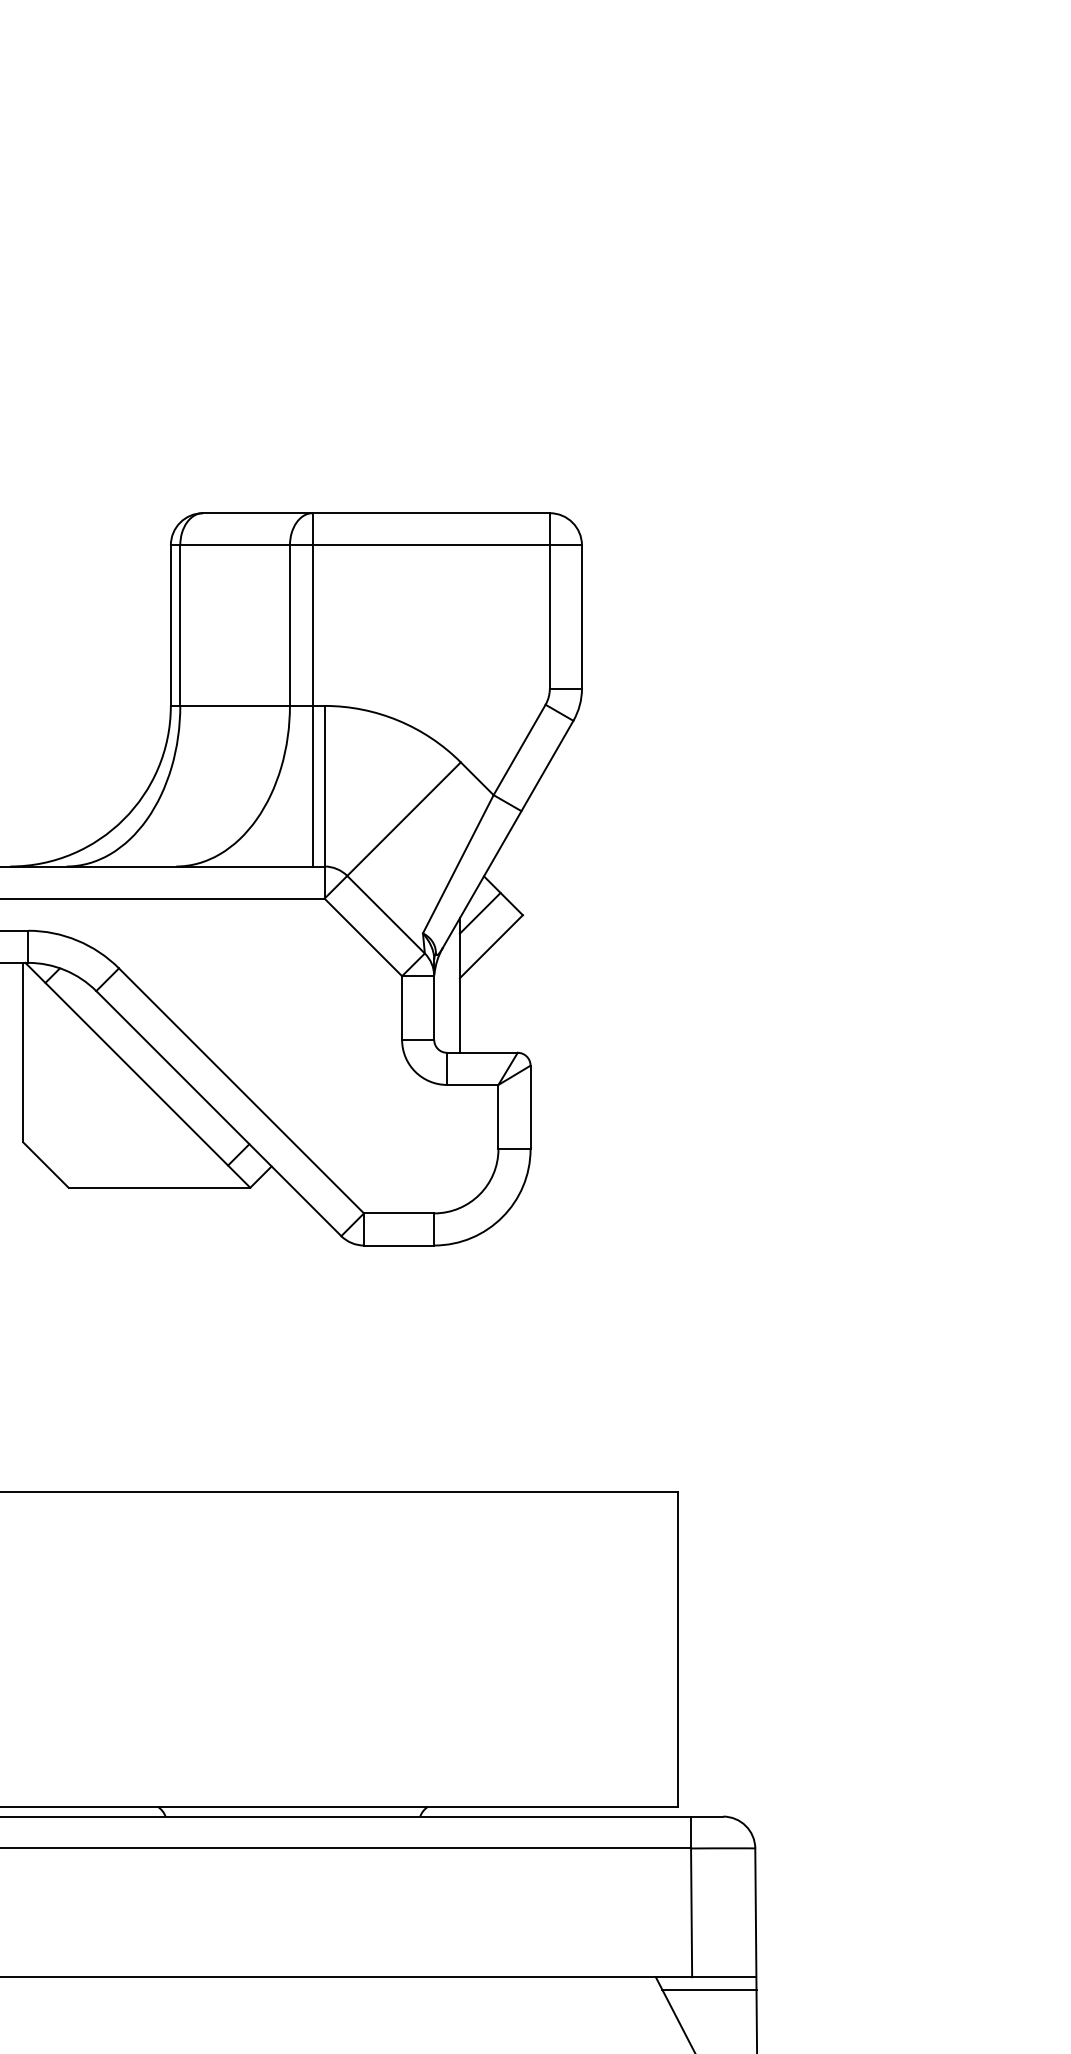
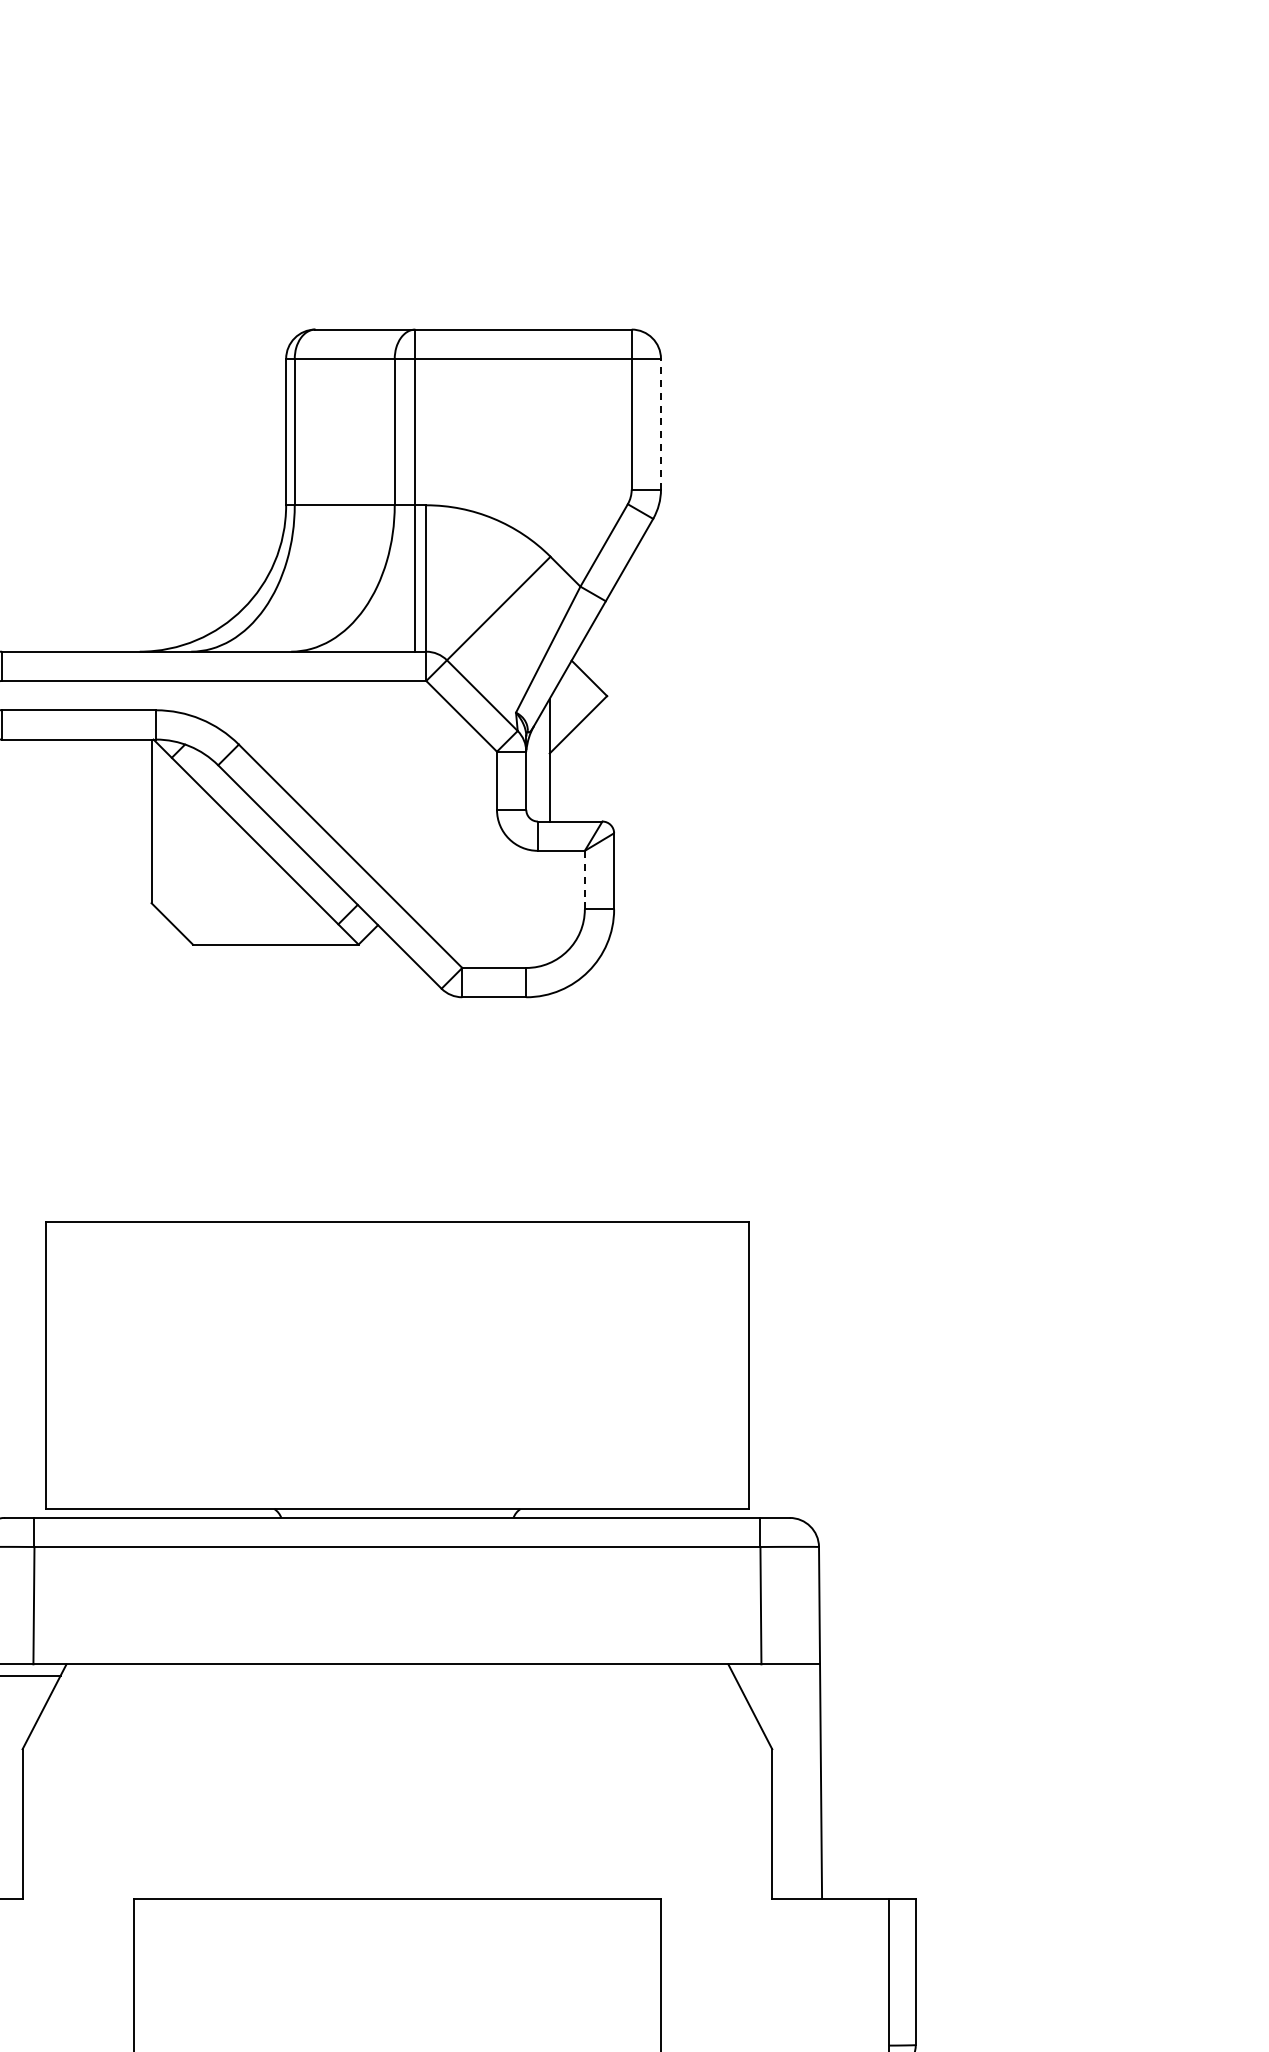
line: (581, 616) -> (660, 423), solid -> dashed
line: (479, 912) -> (567, 693), removed
line: (498, 1116) -> (584, 879), solid -> dashed
line: (709, 1989) -> (777, 1675), removed

